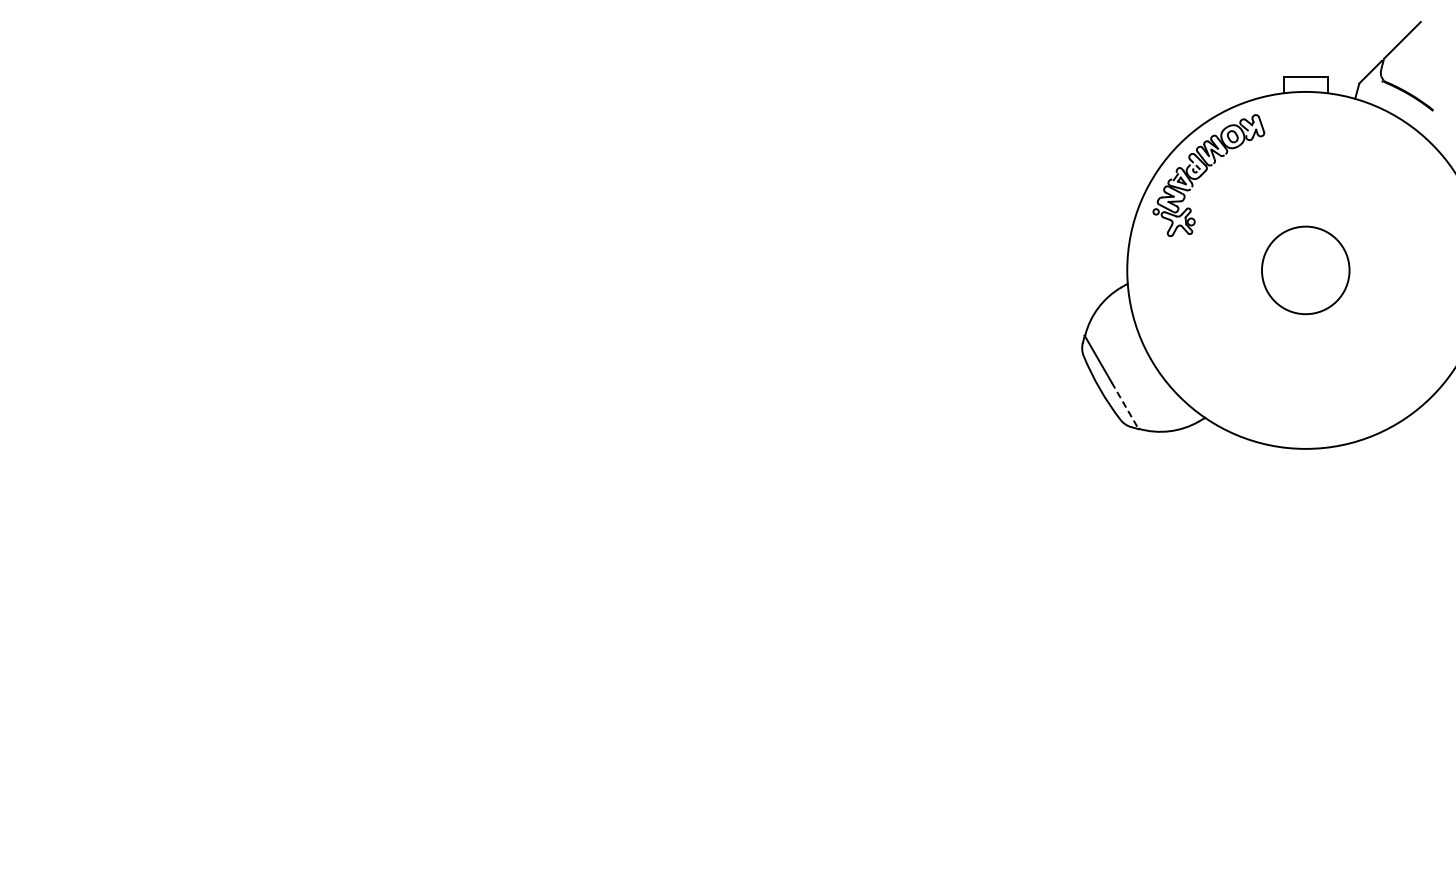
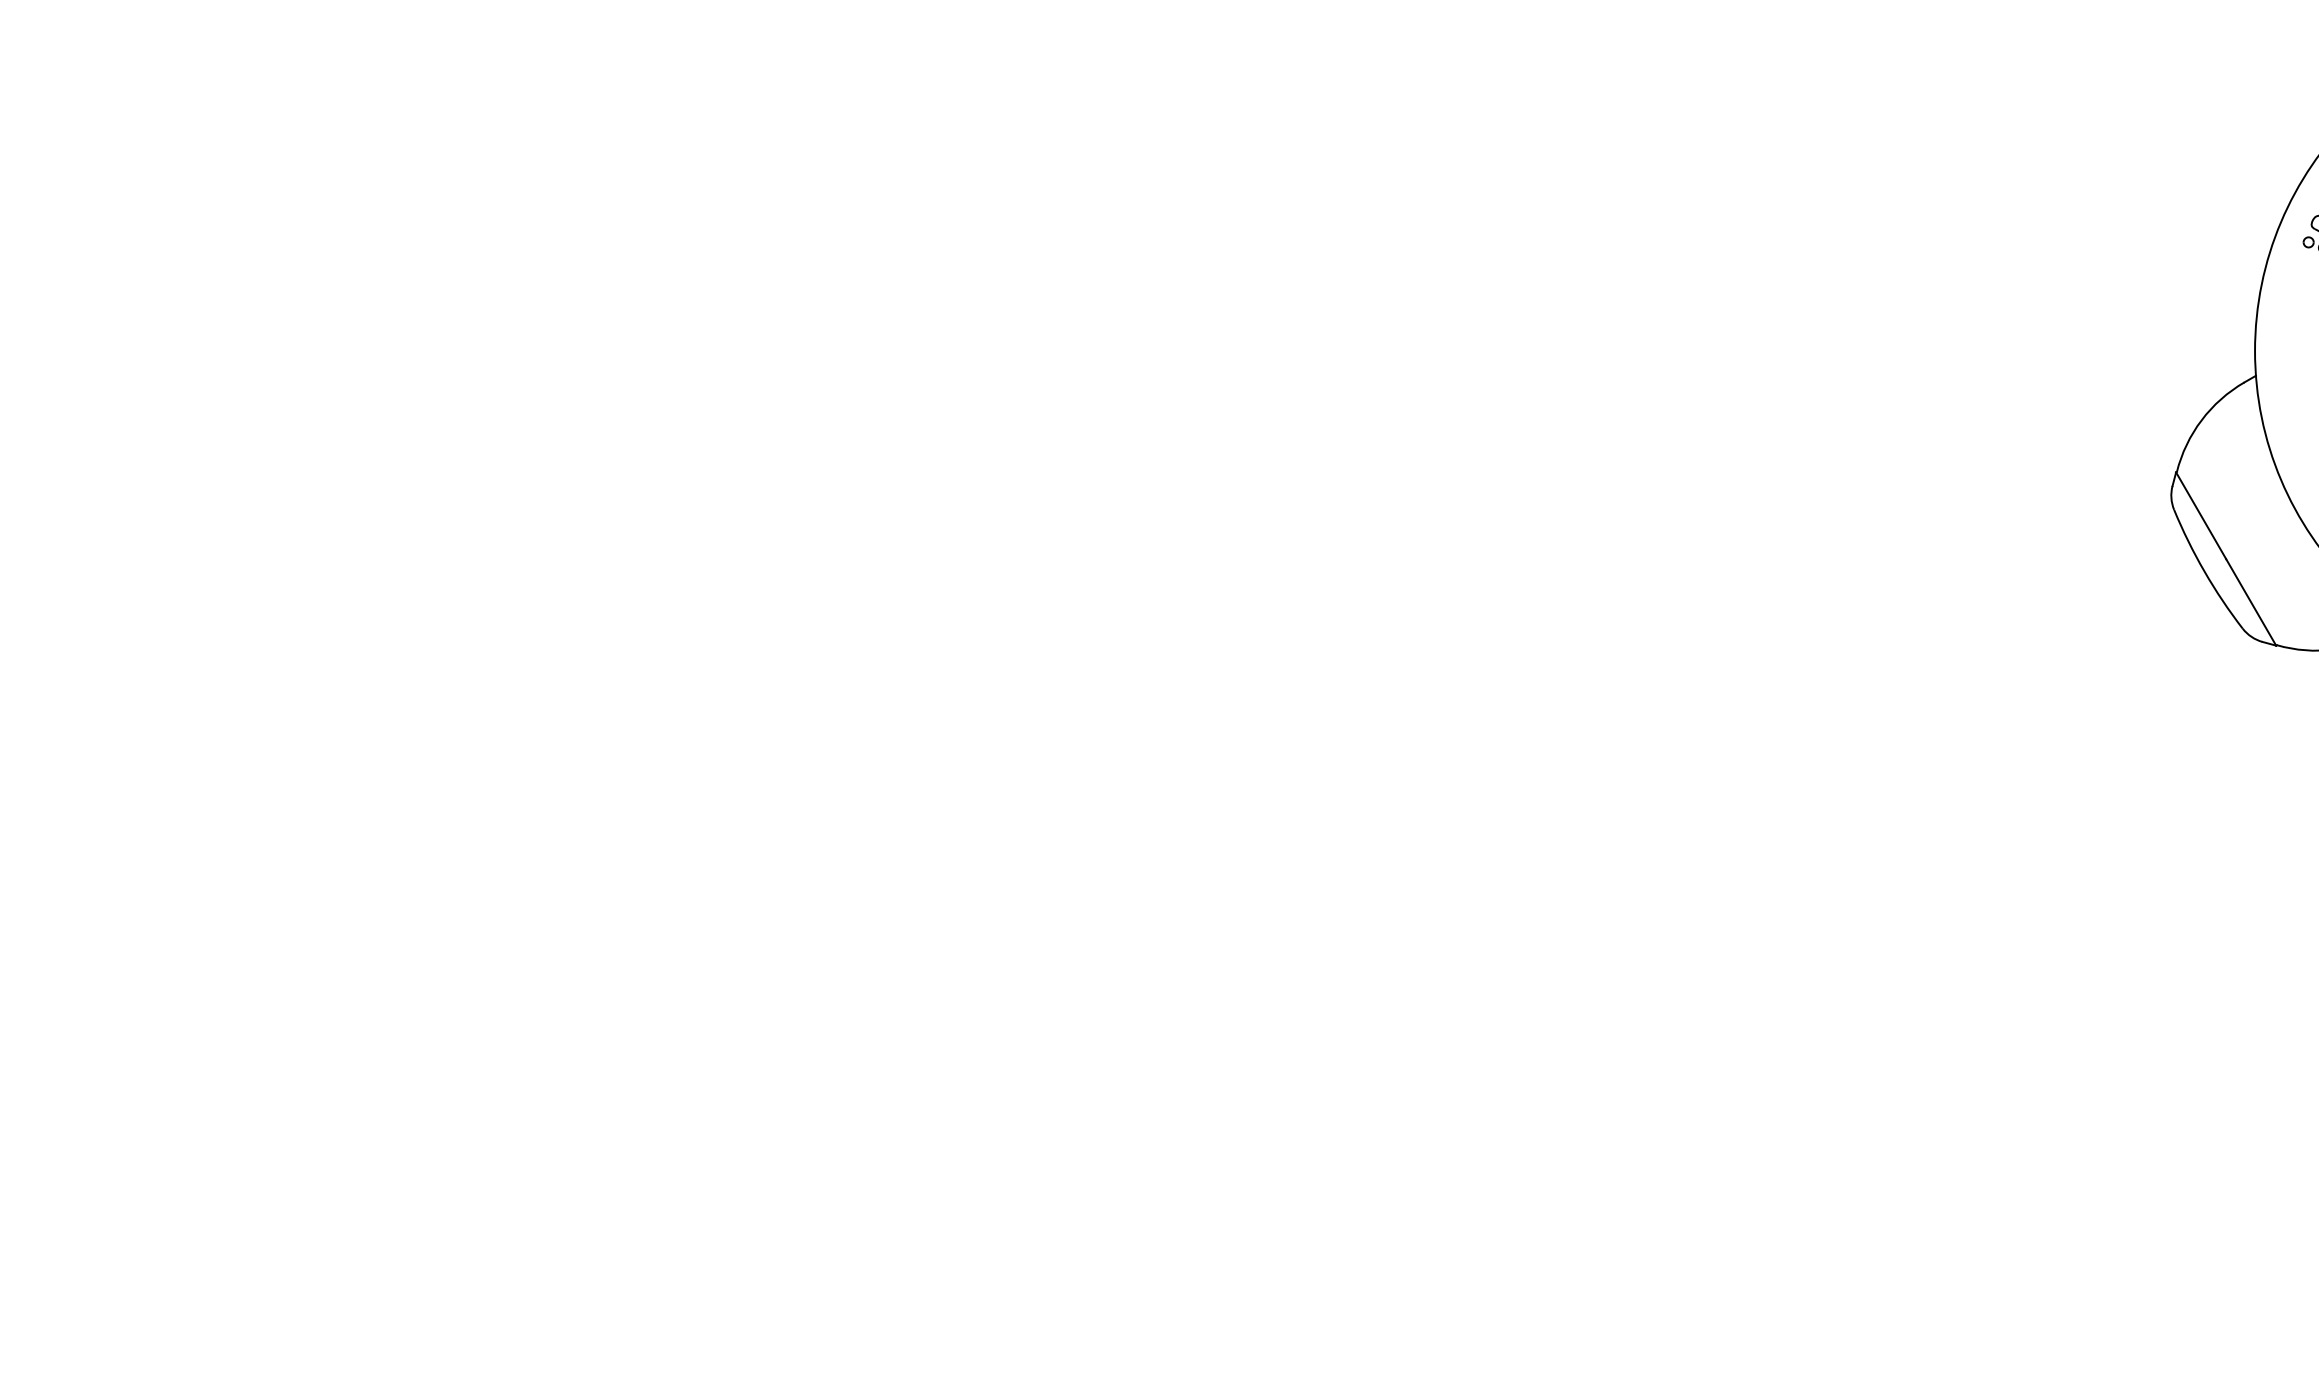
line: (1125, 405) -> (2251, 601), dashed -> solid

